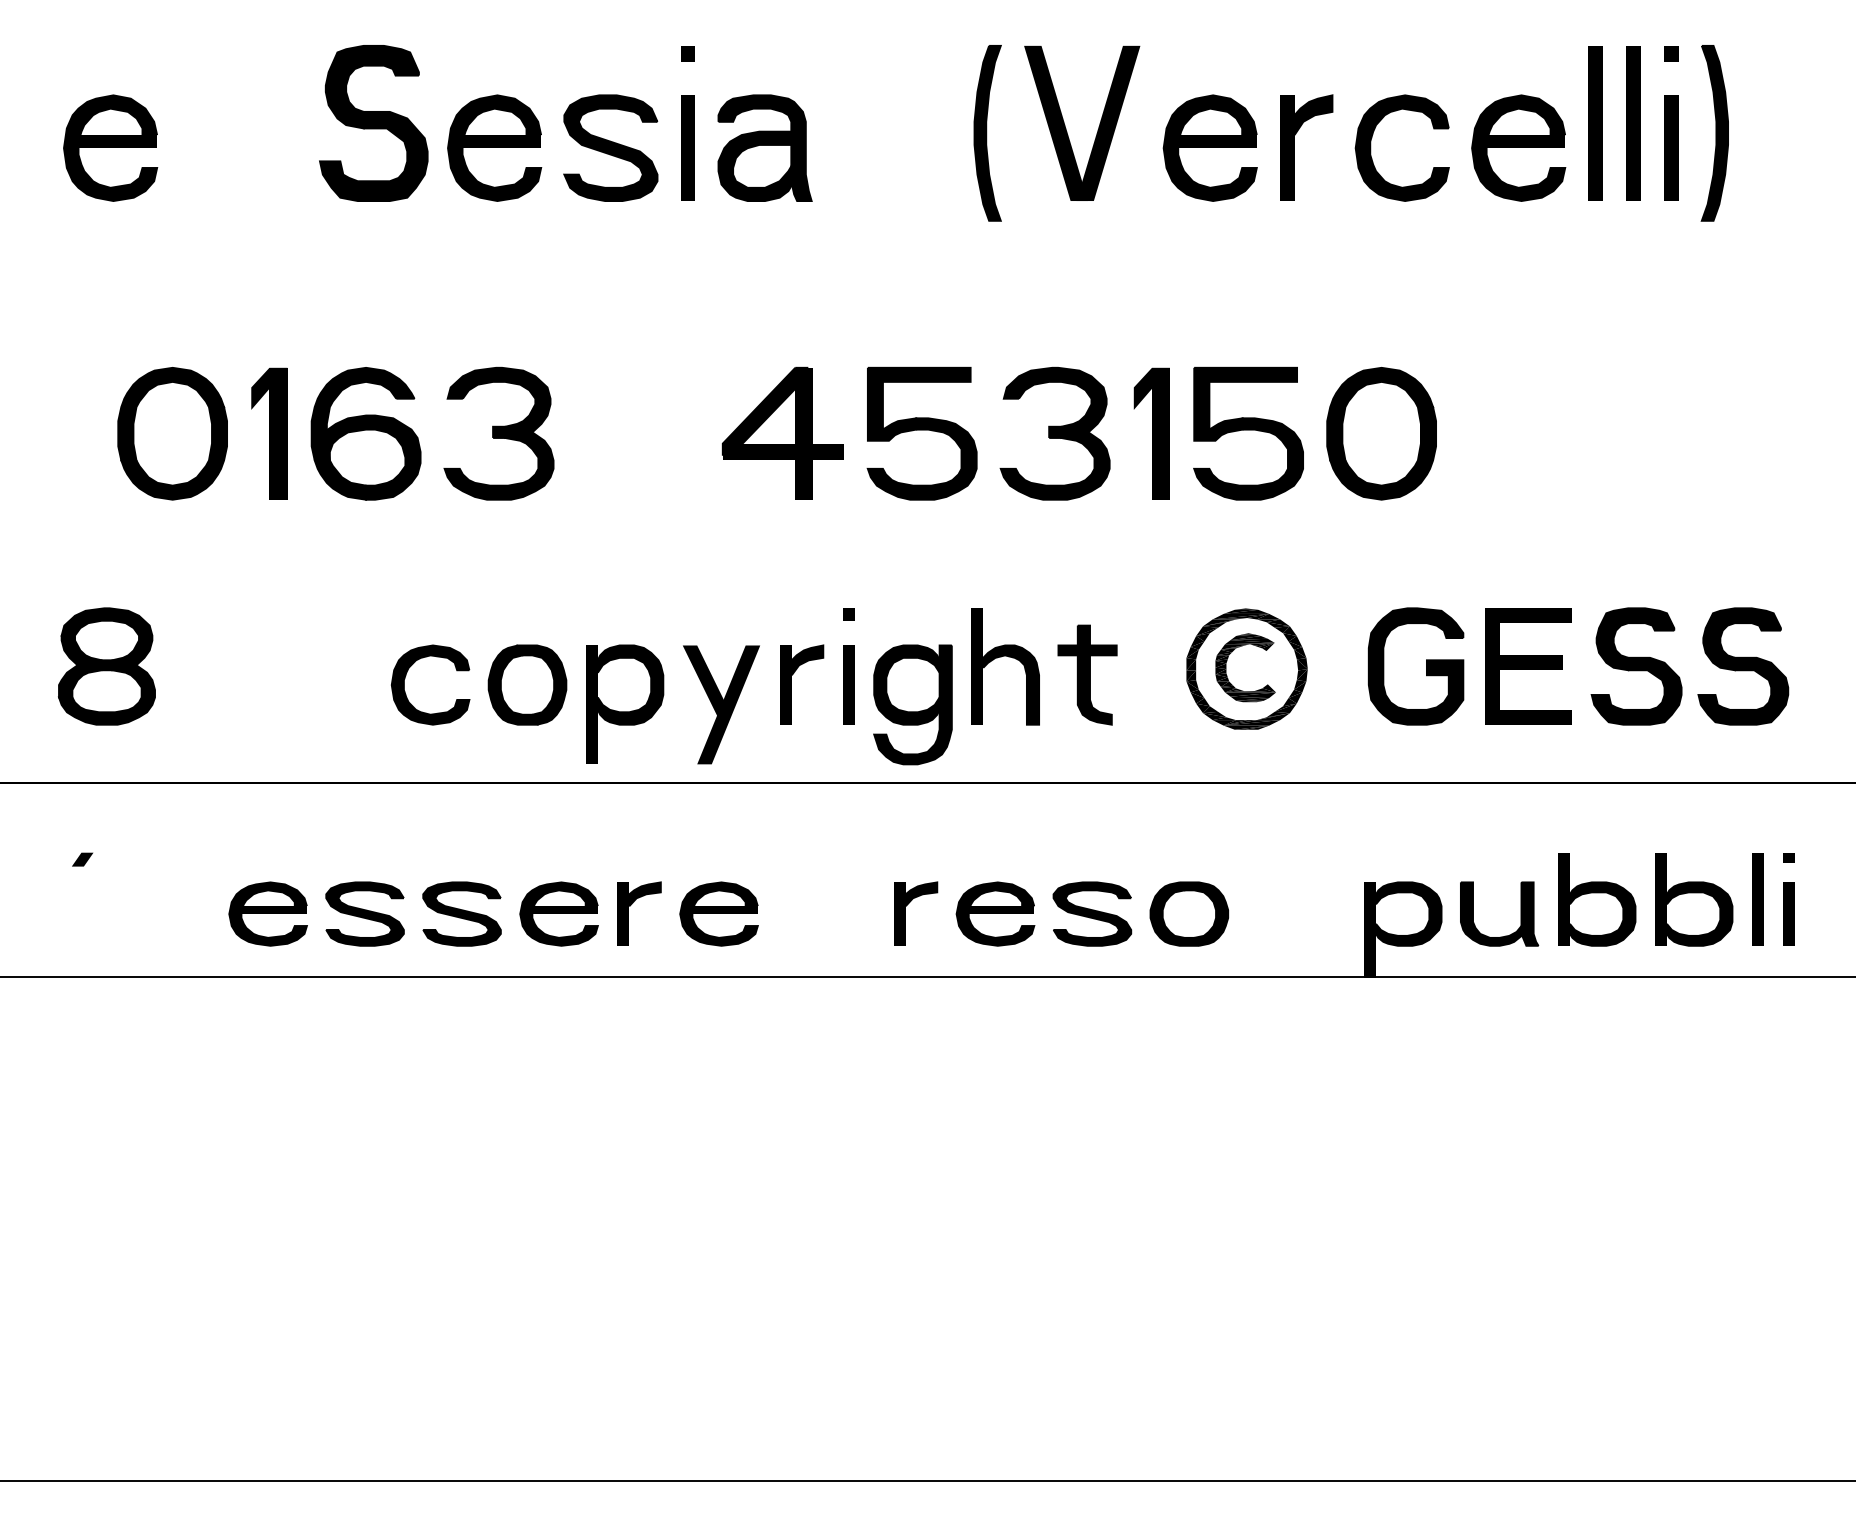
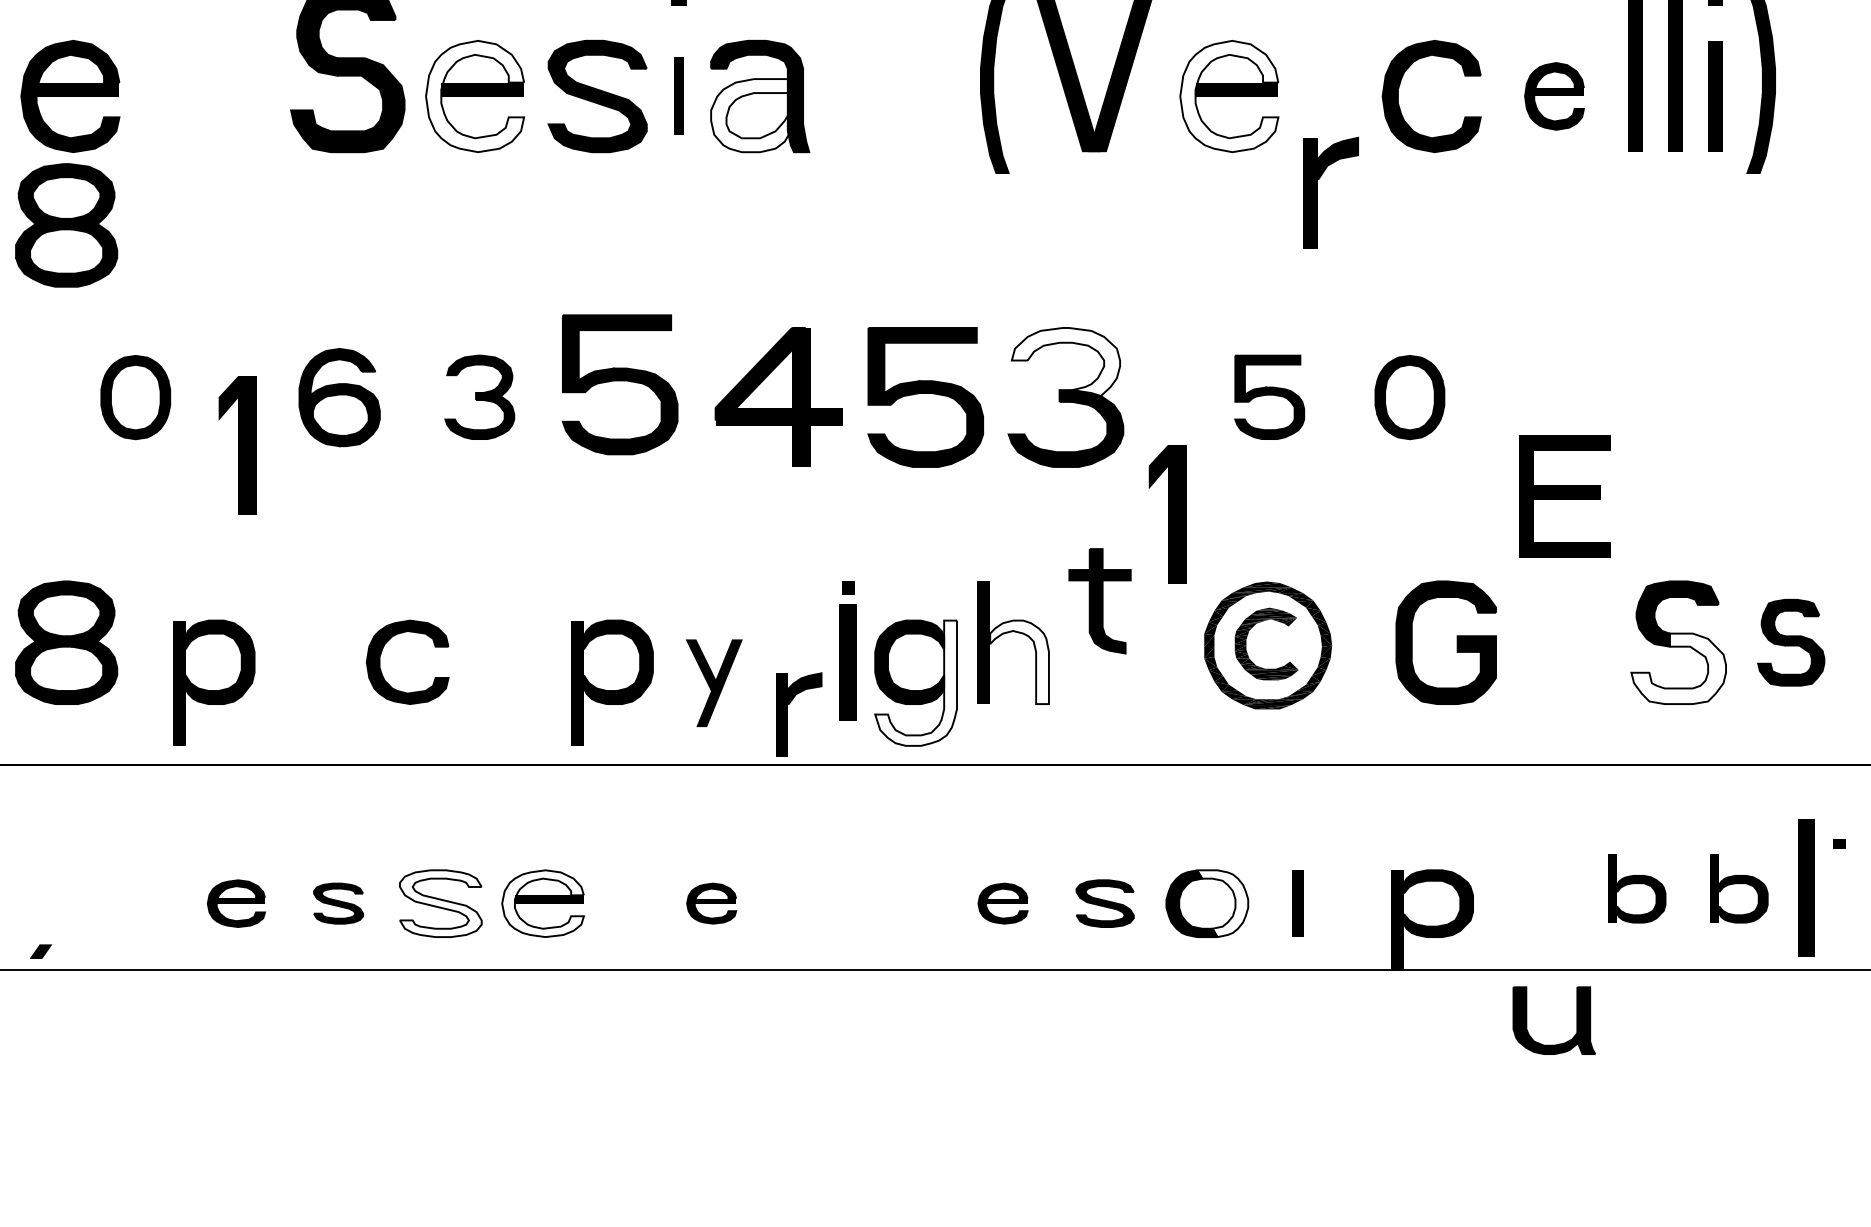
part: (687, 147) -> (678, 95), size x0.7
part: (1294, 147) -> (1318, 192), moved
part: (1518, 147) -> (1554, 95), size x0.6
fill: (494, 148) -> (475, 96), removed
fill: (1209, 148) -> (1228, 96), removed
fill: (756, 166) -> (751, 115), removed
part: (106, 270) -> (66, 225), added
fill: (1054, 402) -> (1065, 364), removed
part: (631, 421) -> (619, 384), added
part: (172, 433) -> (135, 397), size x0.6
part: (269, 433) -> (237, 445), moved
part: (365, 433) -> (339, 397), size x0.7
part: (498, 433) -> (479, 397), size x0.6
part: (1151, 433) -> (1167, 514), moved
part: (1248, 433) -> (1269, 397), size x0.6
part: (1381, 433) -> (1409, 397), size x0.6
part: (1528, 666) -> (1564, 496), moved
part: (1743, 666) -> (1791, 642), size x0.7
part: (1087, 674) -> (1099, 600), moved
part: (527, 684) -> (509, 661), removed
part: (791, 684) -> (788, 714), moved
part: (848, 684) -> (848, 661), size x1.4
fill: (1011, 684) -> (1019, 661), removed
fill: (1636, 690) -> (1678, 668), removed
part: (247, 703) -> (214, 681), added
part: (721, 704) -> (714, 682), size x0.7
fill: (912, 704) -> (915, 682), removed
part: (82, 859) -> (40, 951), moved
part: (1597, 899) -> (1637, 888), size x0.7
part: (1694, 899) -> (1739, 888), size x0.7
part: (1757, 899) -> (1806, 888), size x1.4
part: (267, 913) -> (235, 903), size x0.7
part: (364, 913) -> (338, 903), size x0.6
fill: (461, 913) -> (440, 903), removed
fill: (558, 913) -> (542, 903), removed
part: (628, 913) -> (616, 903), removed
part: (718, 913) -> (711, 903), size x0.6
part: (905, 913) -> (908, 903), removed
part: (995, 913) -> (1003, 903), size x0.6
part: (1092, 913) -> (1105, 903), size x0.7
fill: (1203, 913) -> (1222, 903), removed
part: (1520, 913) -> (1576, 1020), moved
part: (1788, 913) -> (1297, 903), moved

